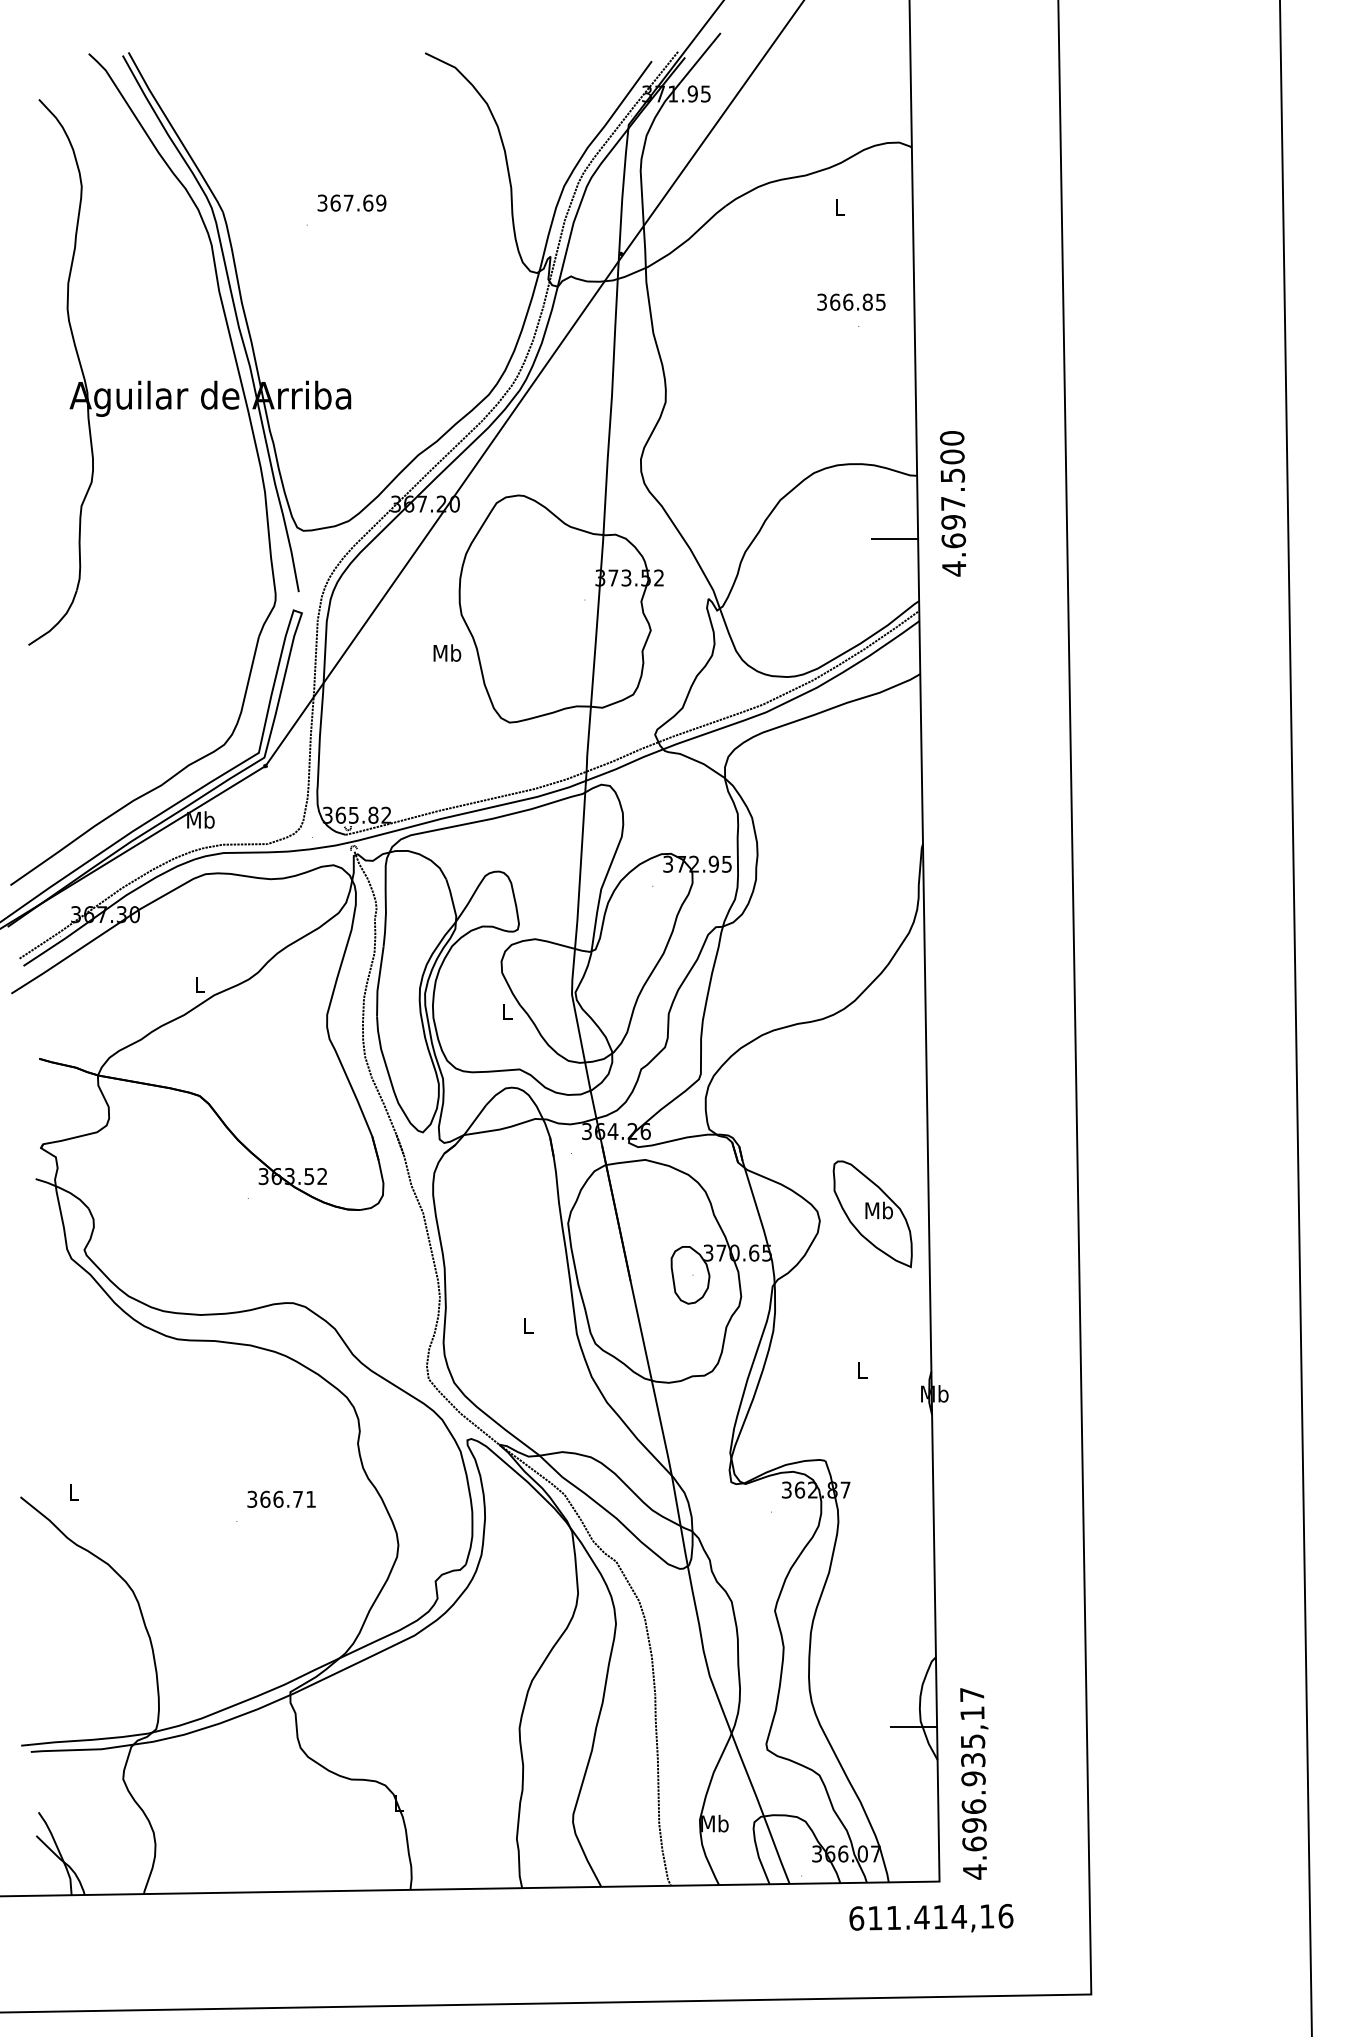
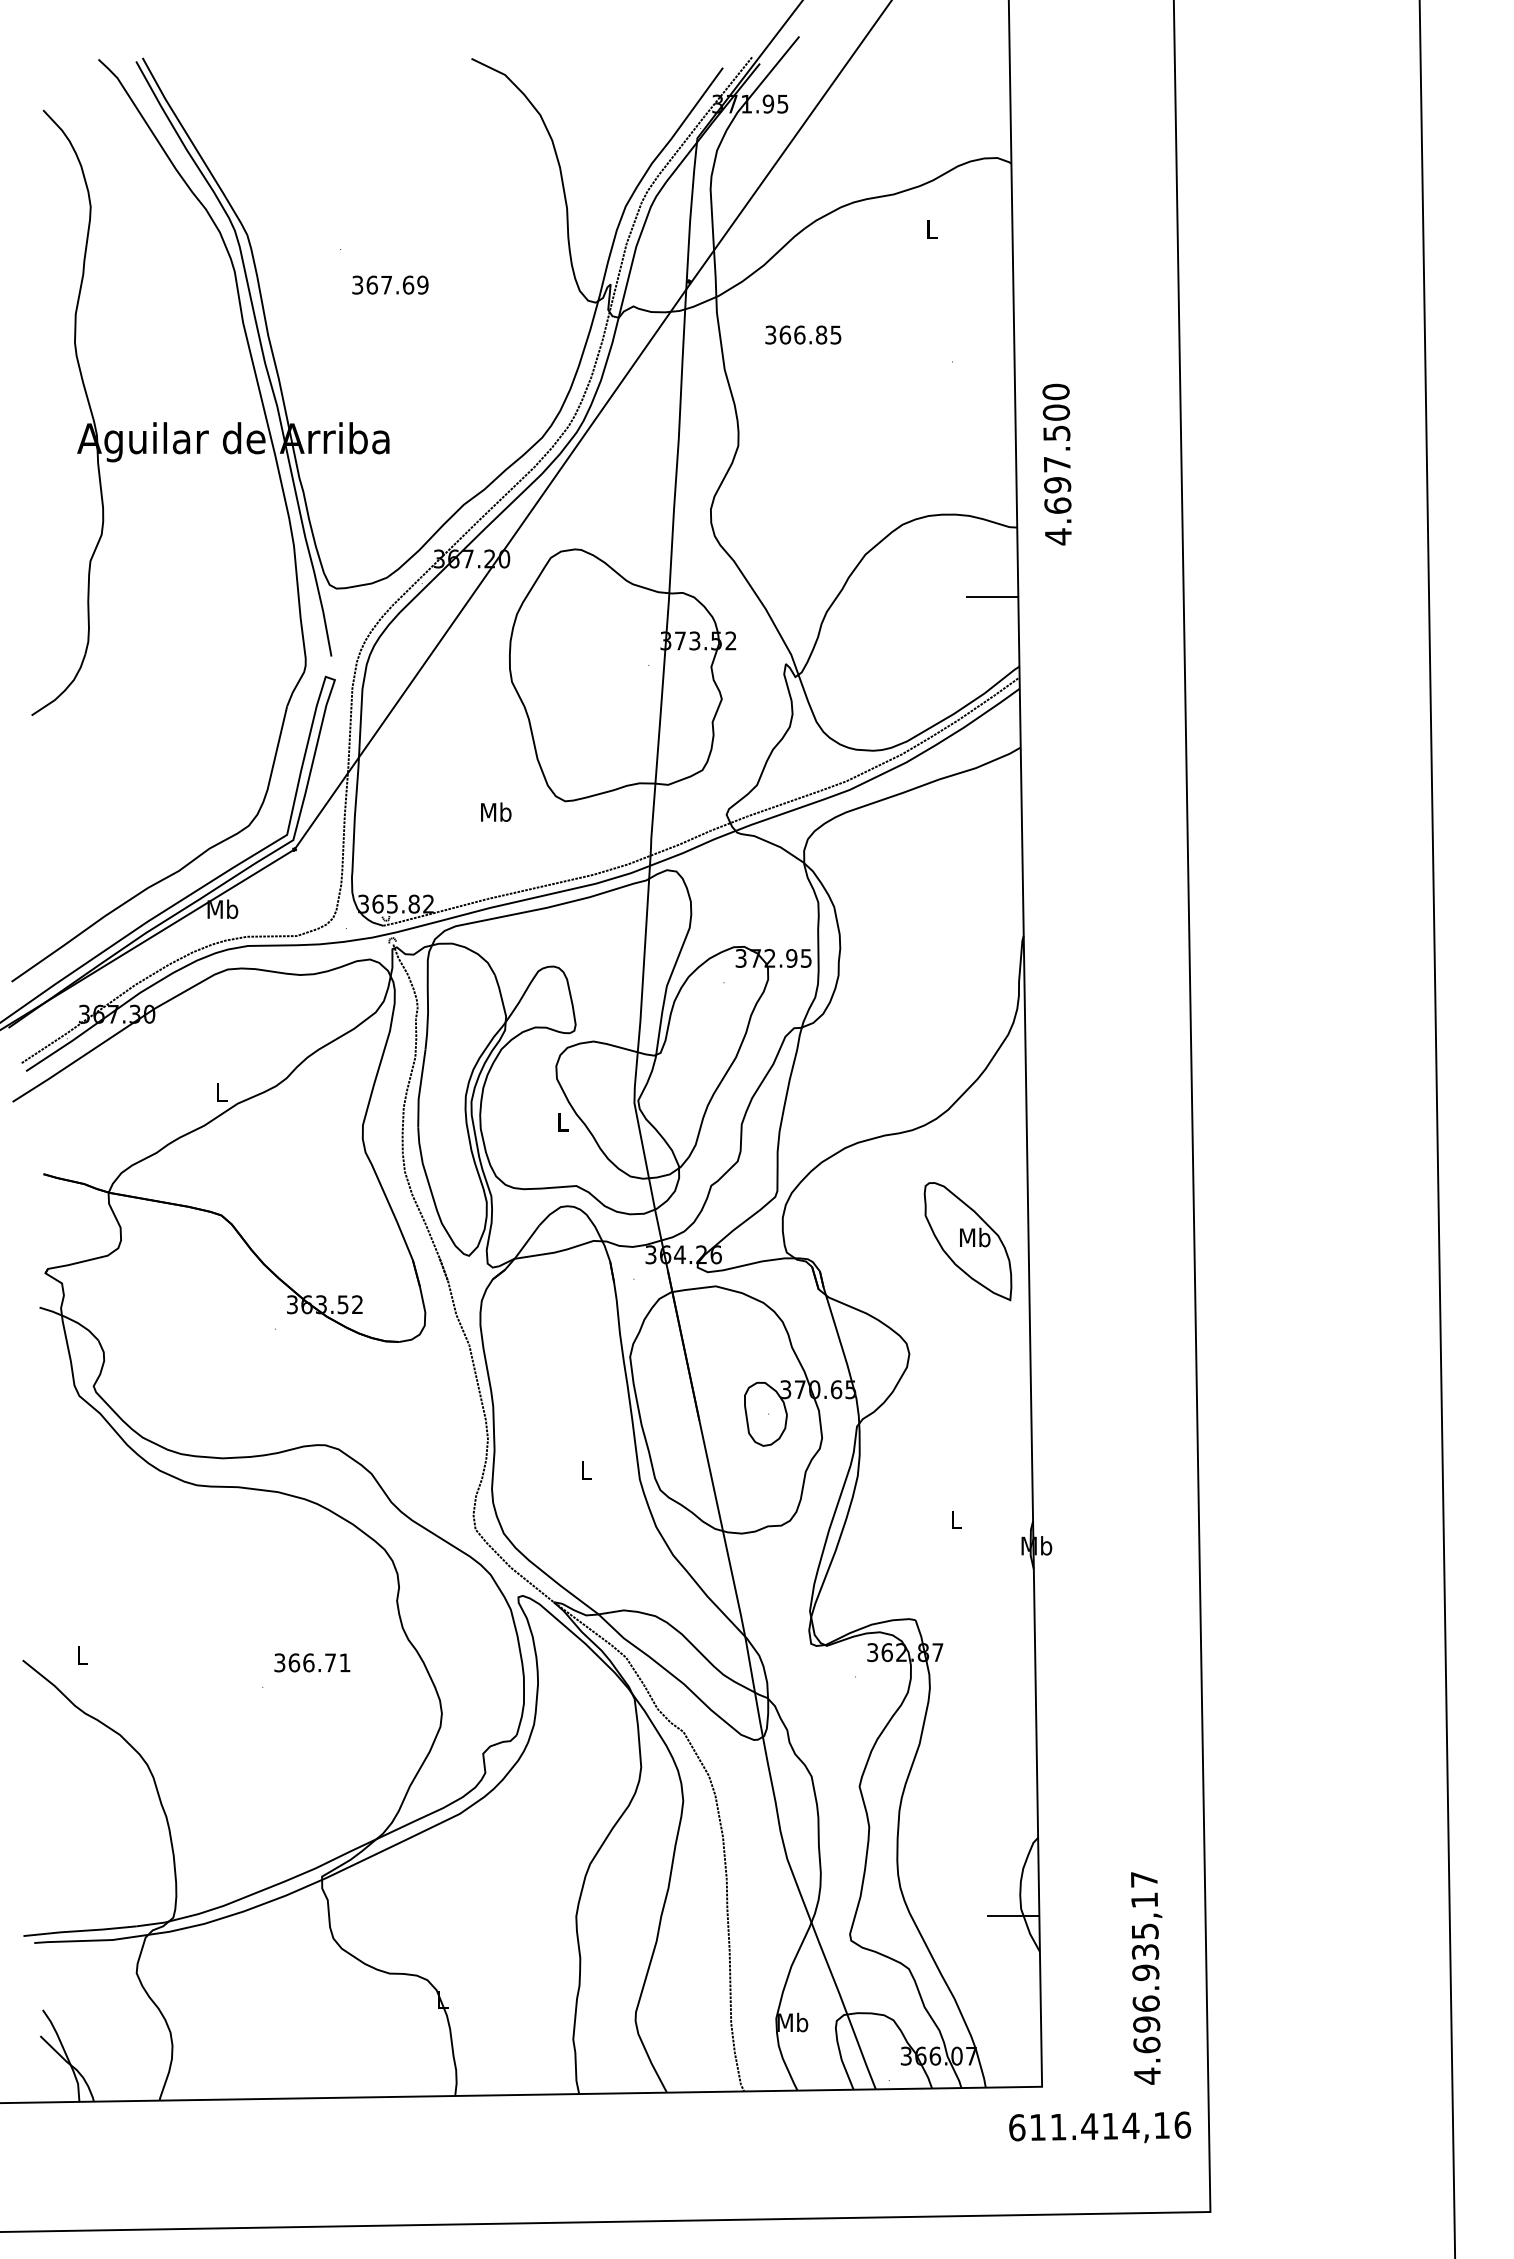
text: (352, 202) -> (390, 284), moved
text: (851, 301) -> (803, 334), moved
text: (952, 503) -> (1056, 464), moved
text: (447, 652) -> (496, 811), moved
part: (872, 1214) -> (967, 1241), moved
text: (974, 1783) -> (1146, 1978), moved
text: (931, 1918) -> (1100, 2127), moved

